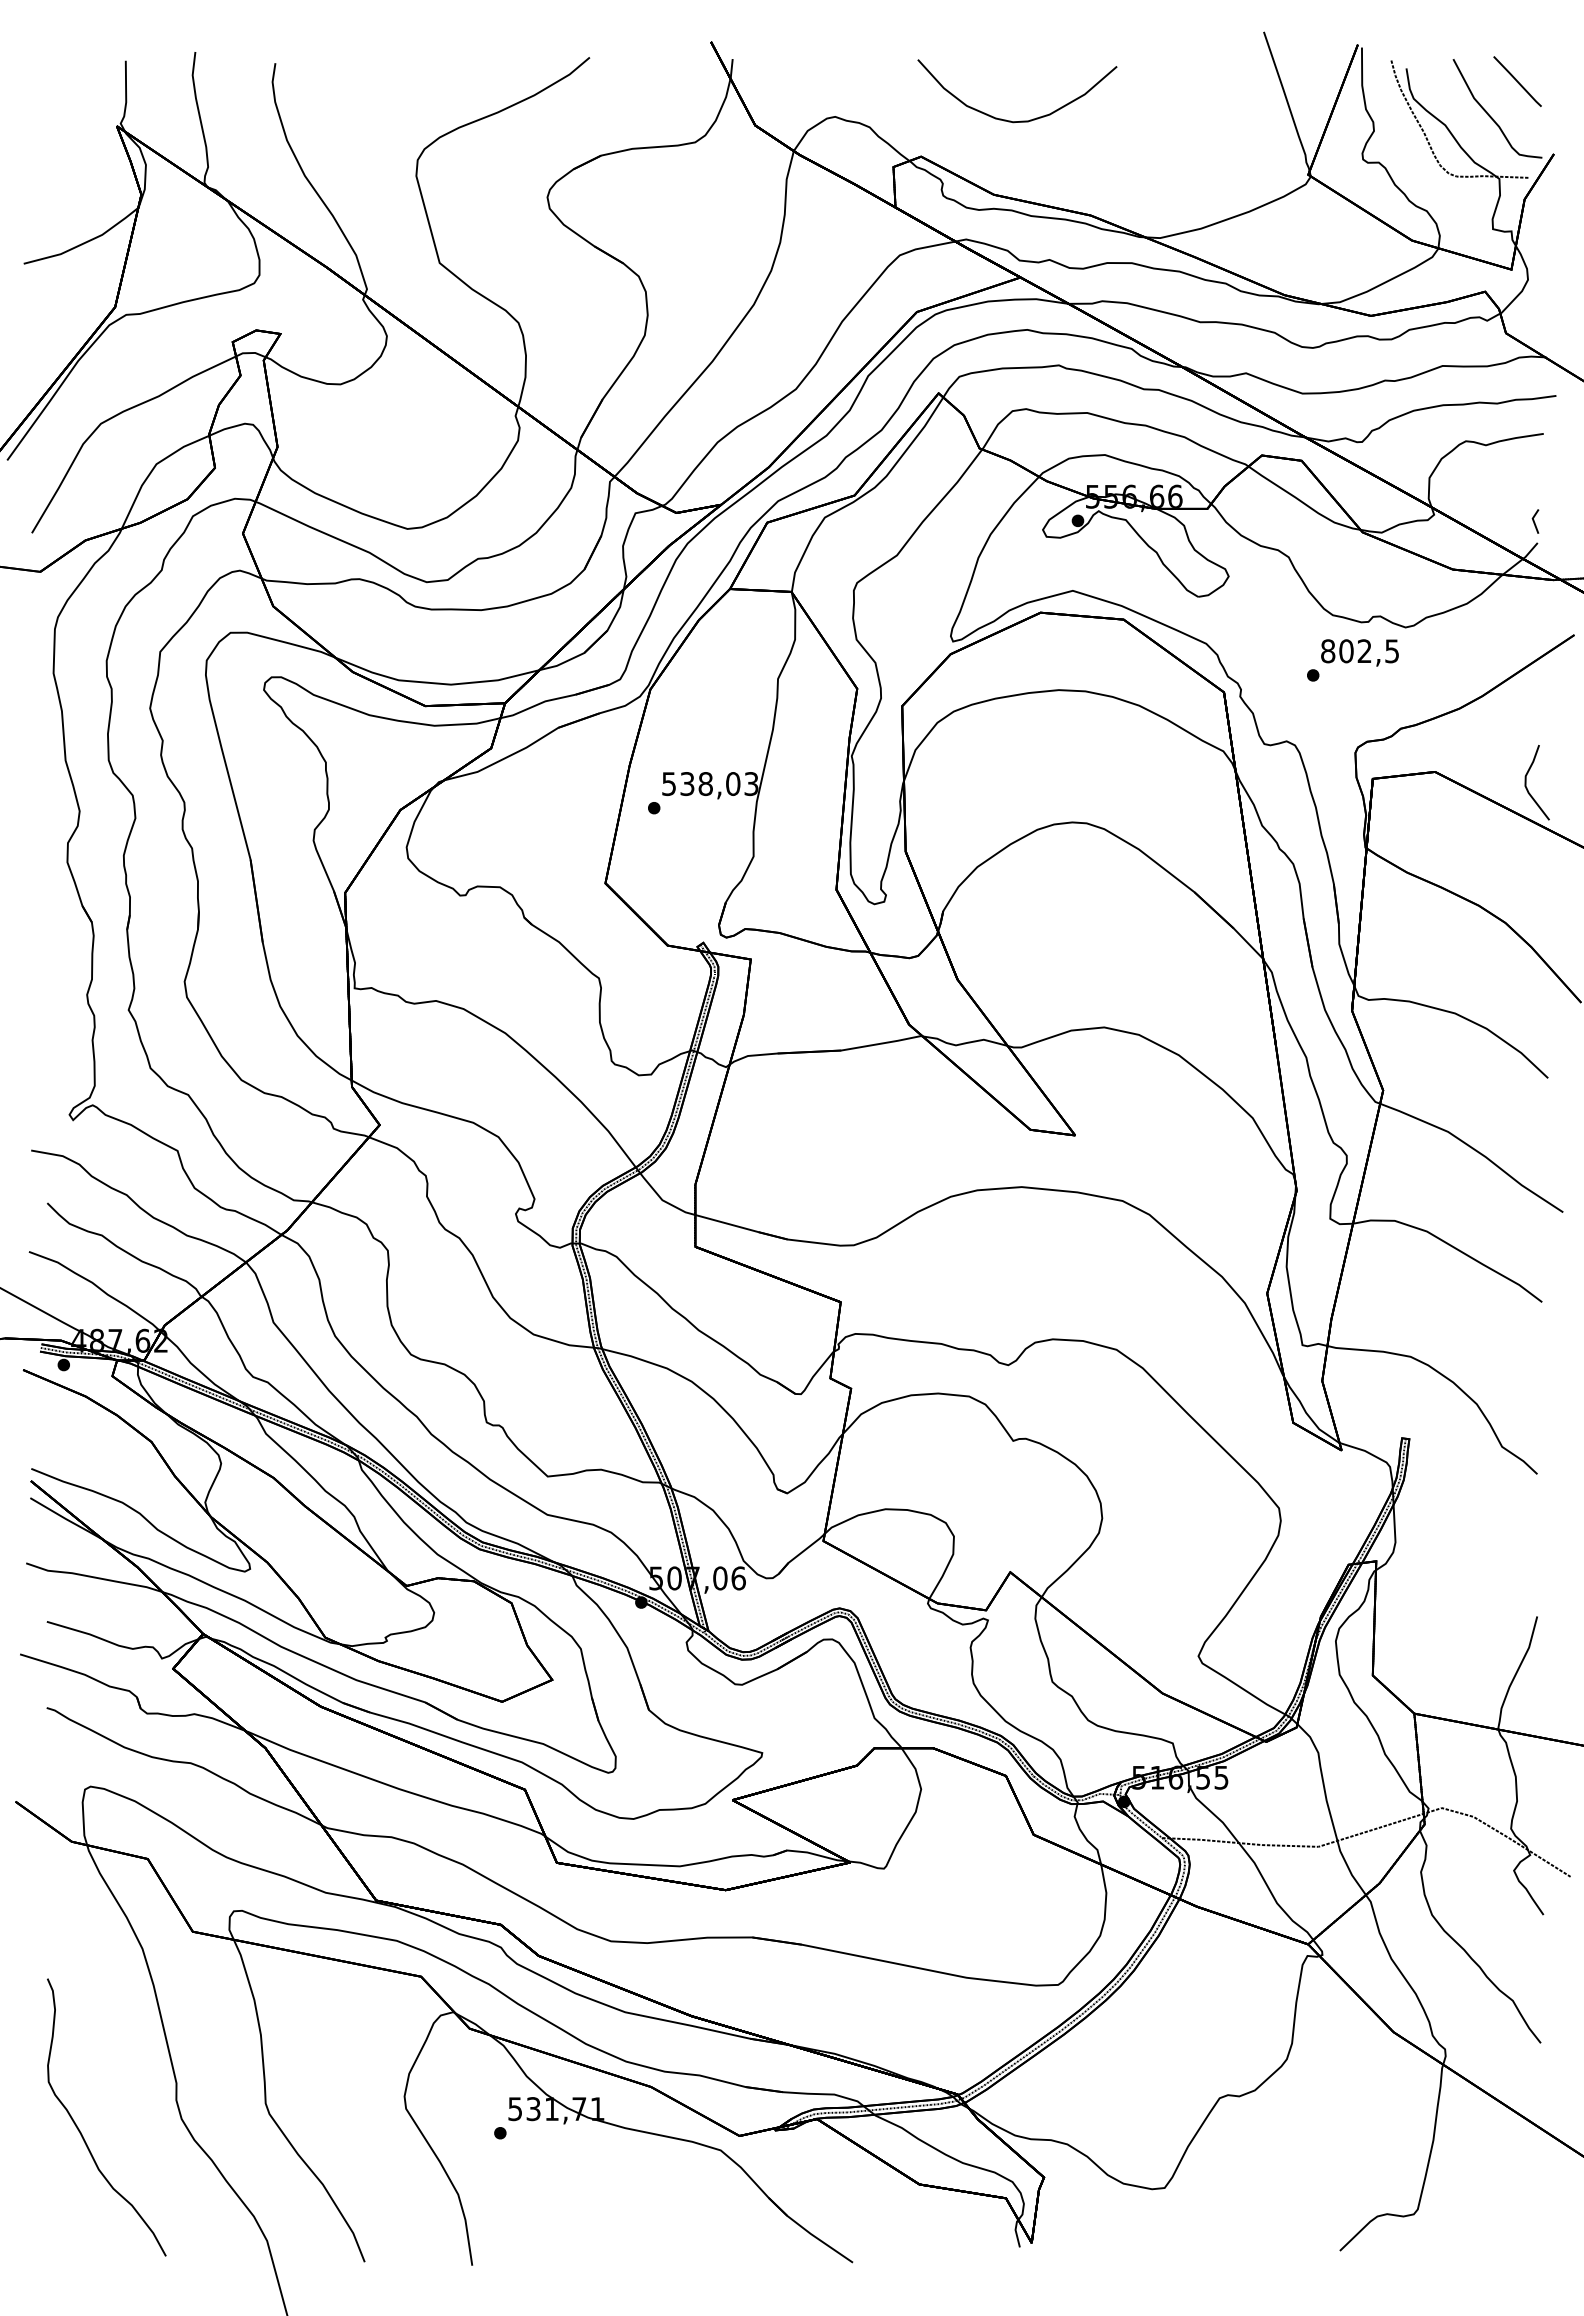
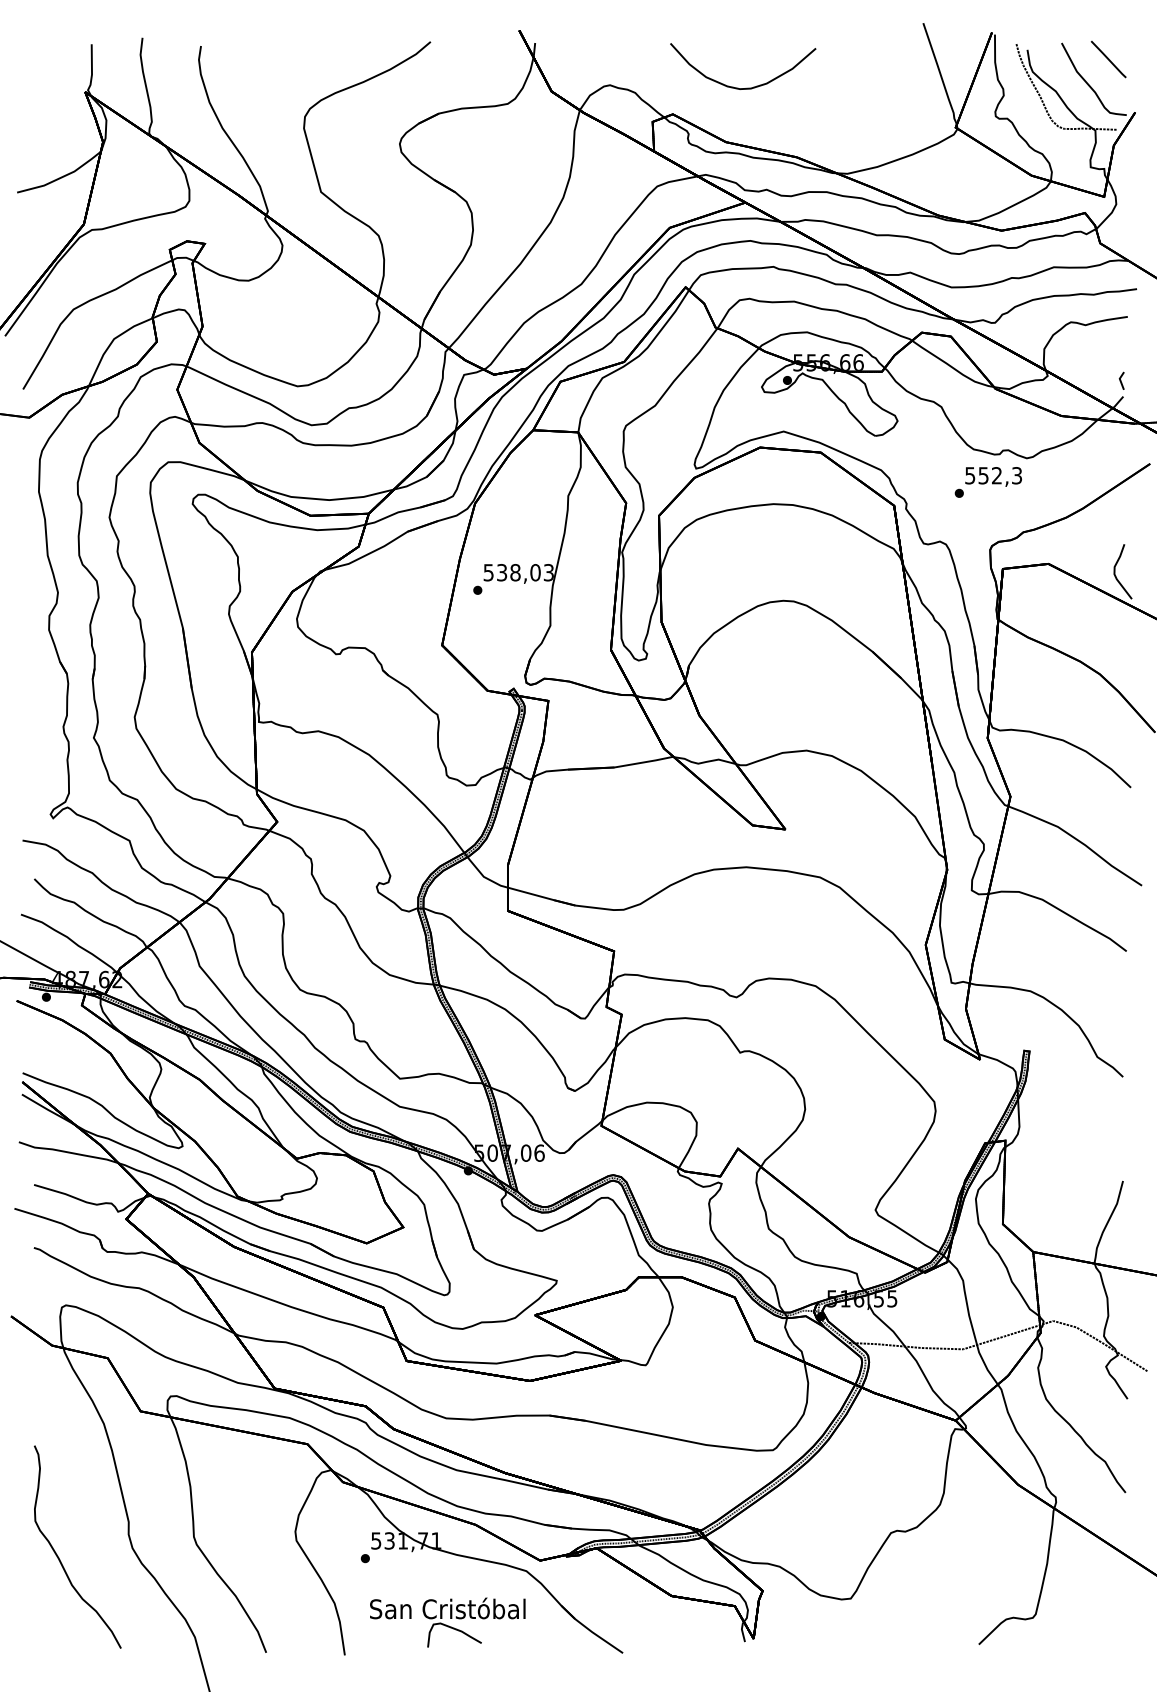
text: (1360, 651) -> (993, 475), 802,5 -> 552,3
part: (612, 2220) -> (447, 1622), added

